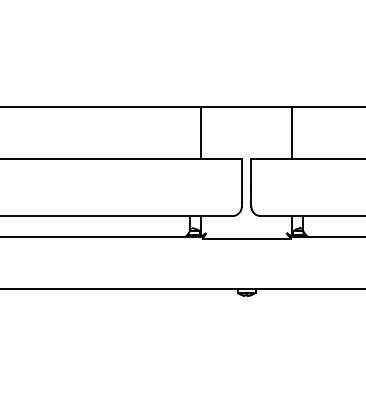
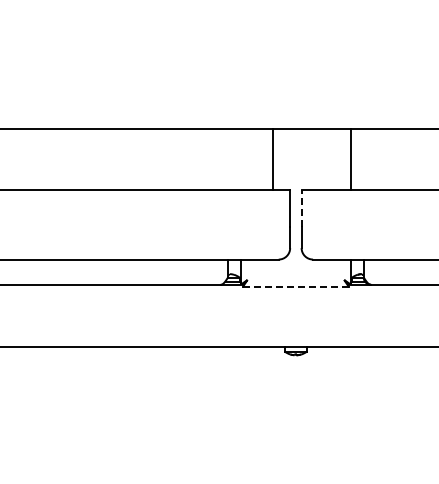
line: (200, 132) -> (272, 159), moved
line: (251, 173) -> (301, 208), solid -> dashed
line: (246, 238) -> (295, 286), solid -> dashed

